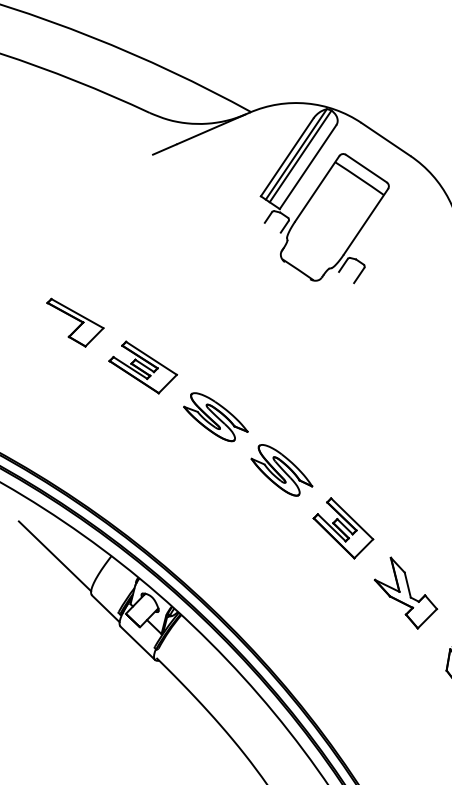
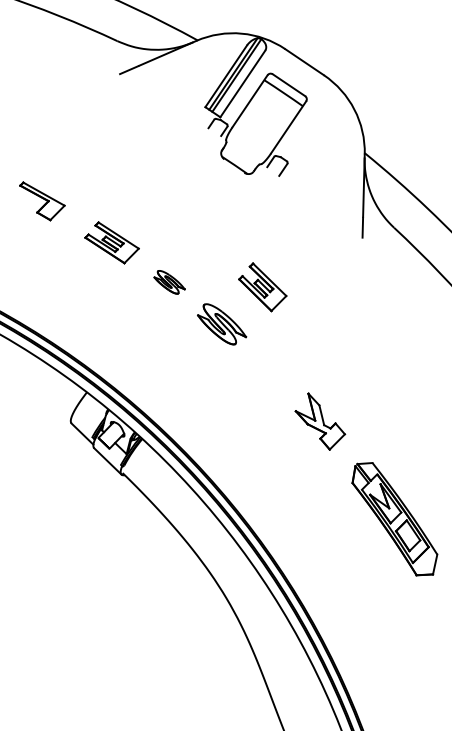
part: (75, 322) -> (42, 201), moved
part: (215, 417) -> (169, 282), size x0.6
part: (343, 528) -> (262, 287), moved
line: (54, 556) -> (41, 392), removed

